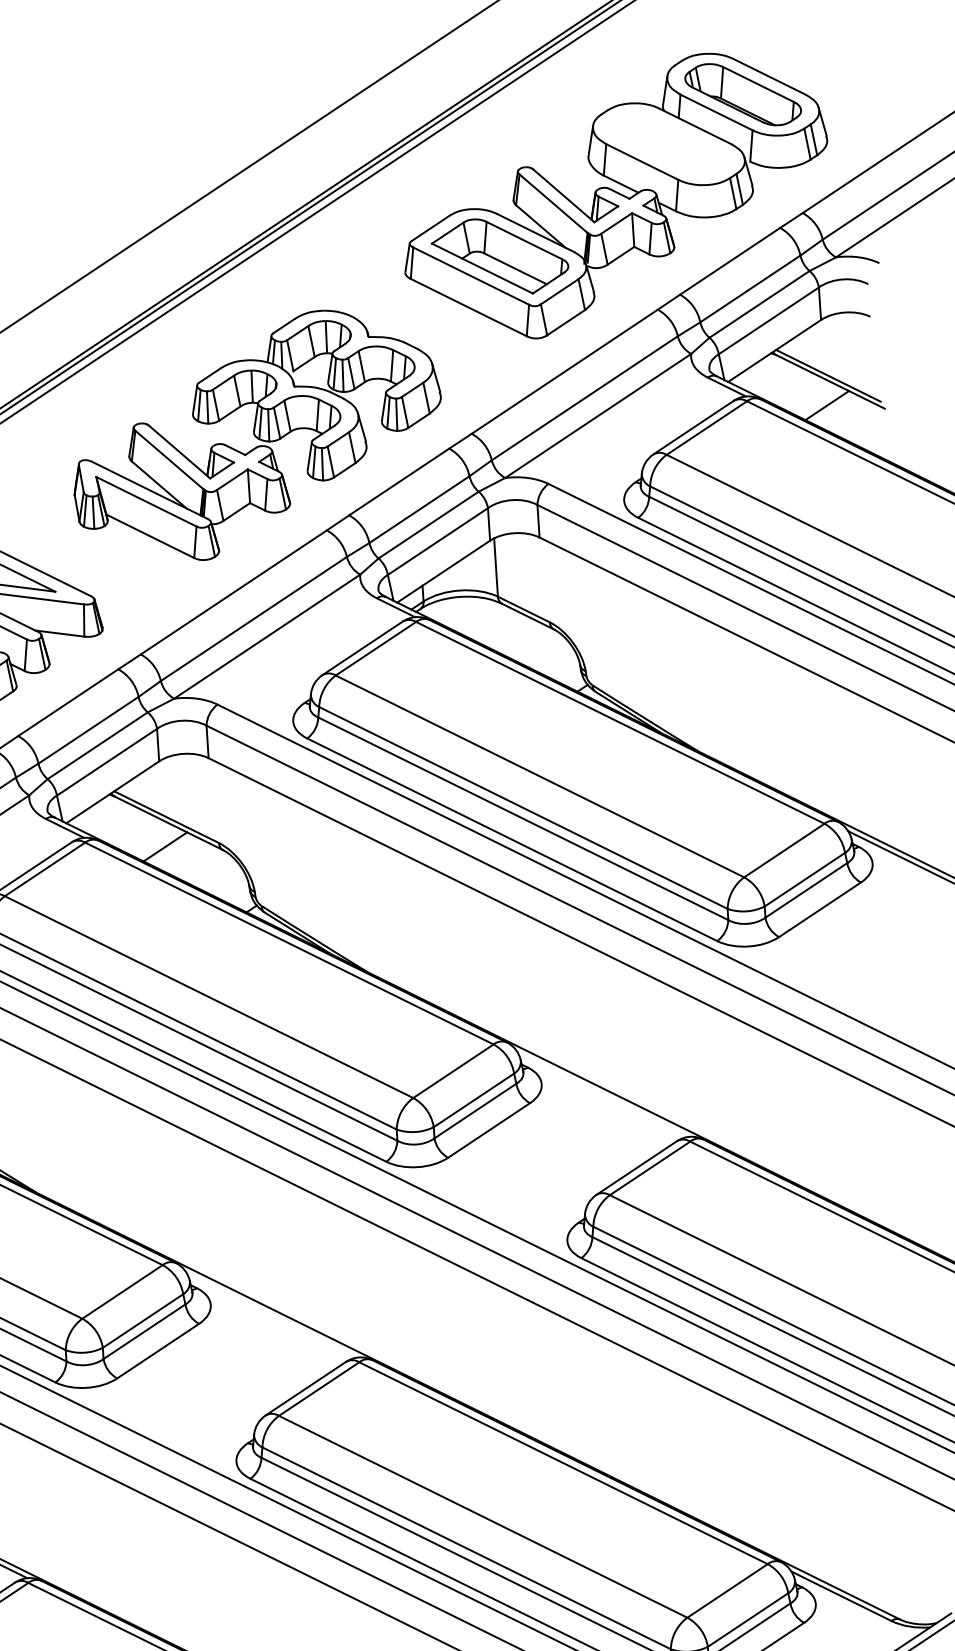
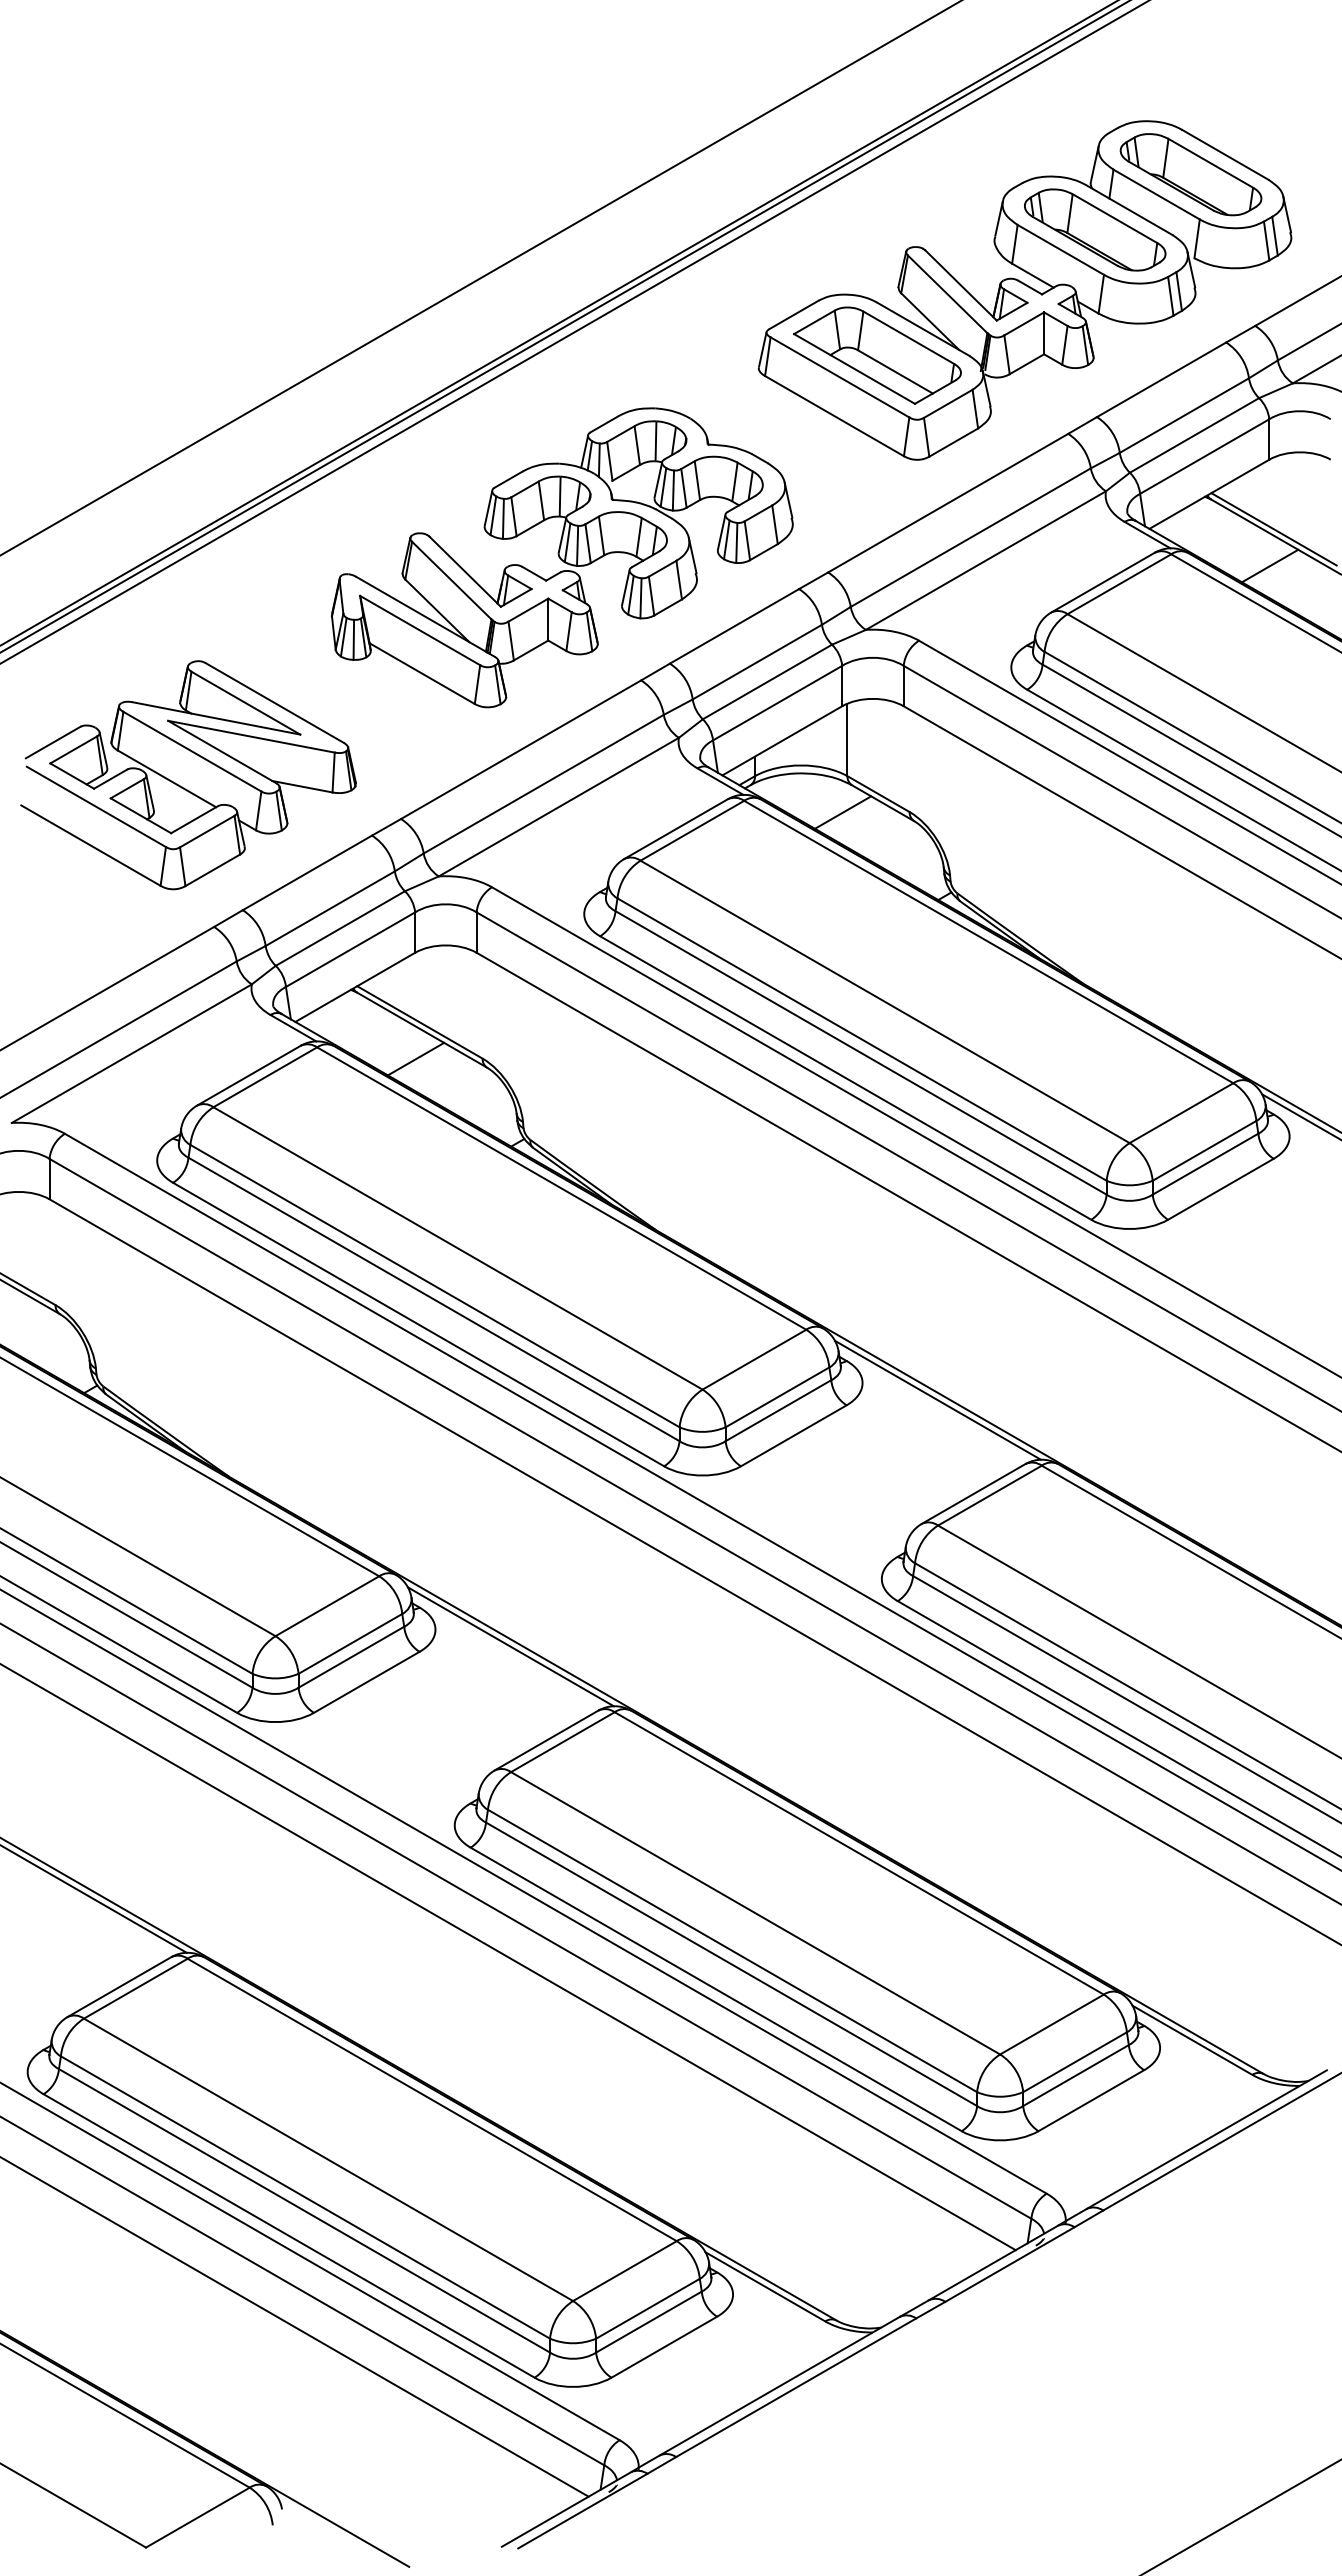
part: (669, 143) -> (1095, 229), added
line: (495, 626) -> (842, 812), added
line: (602, 1093) -> (937, 1399), added
line: (272, 1314) -> (510, 1646), added

